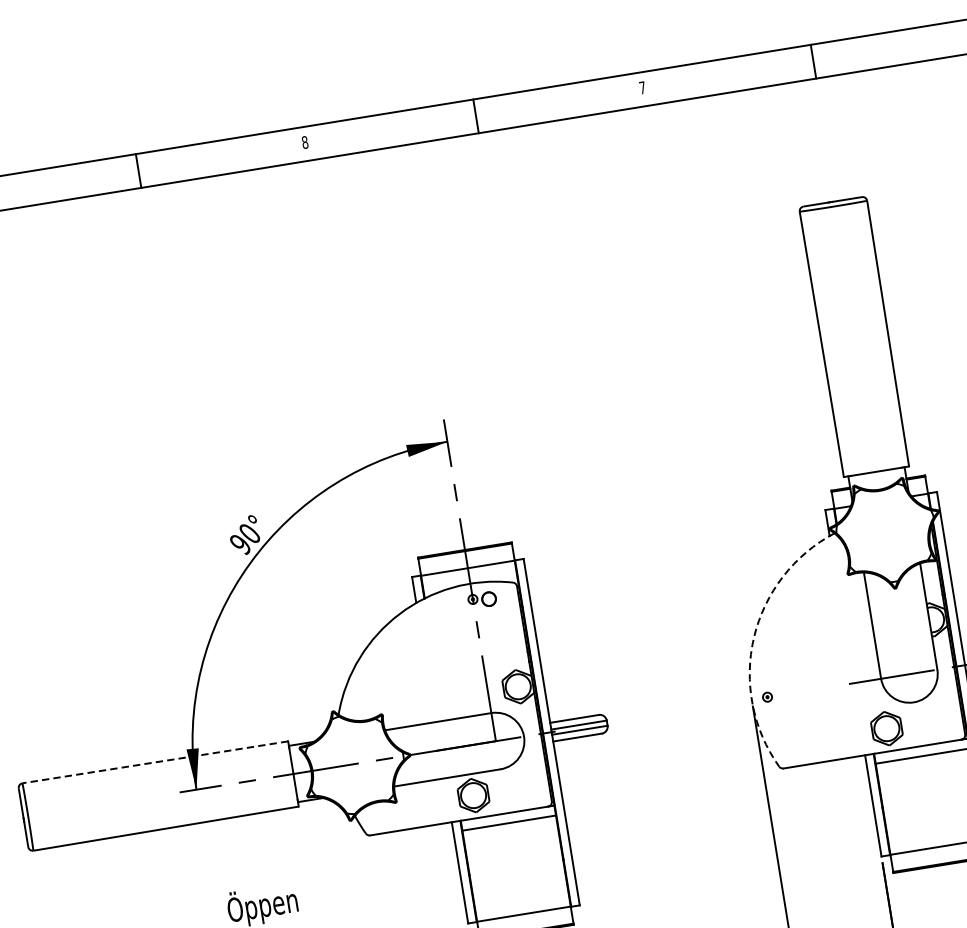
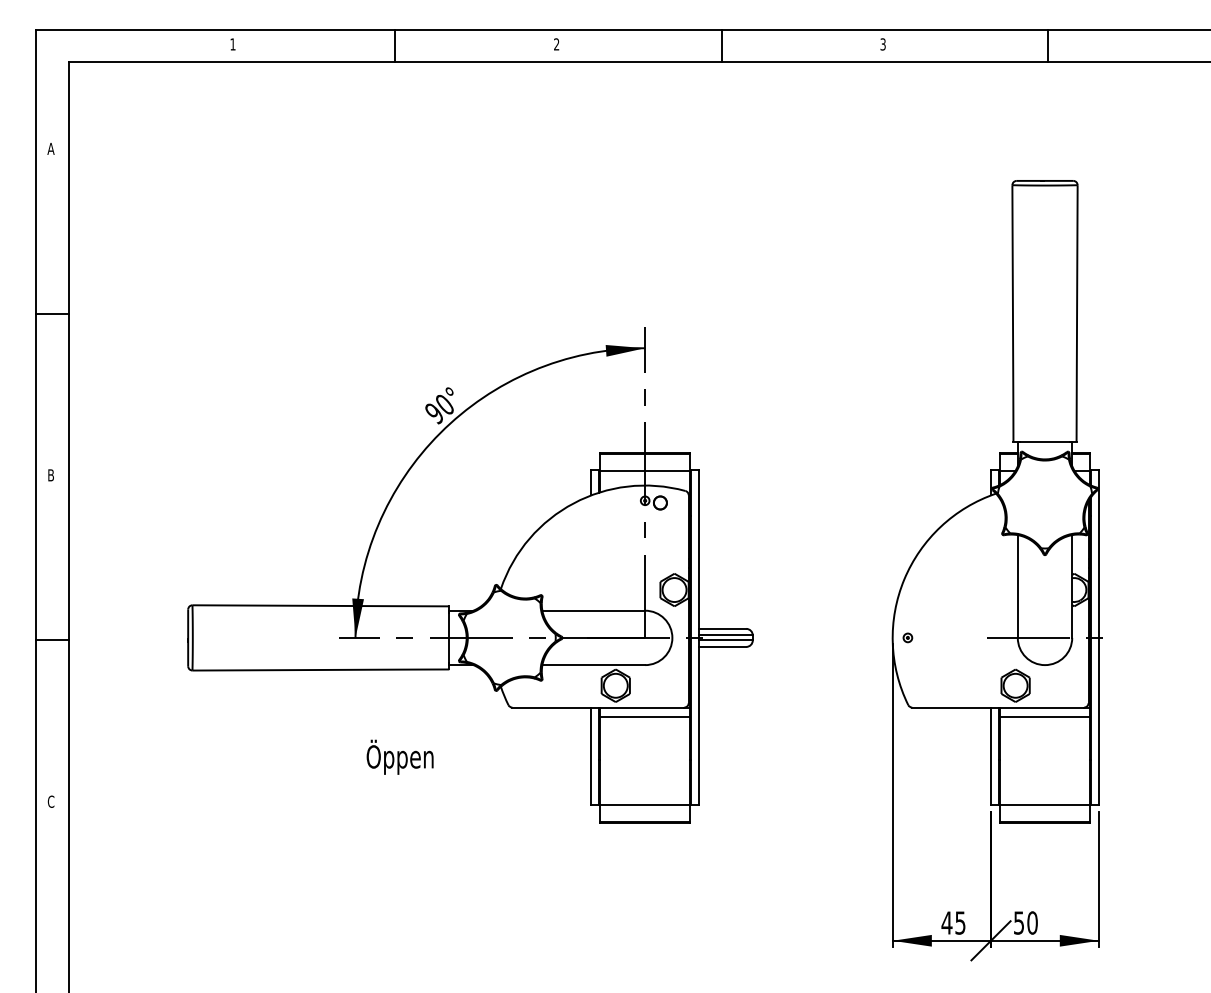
text: (641, 88) -> (882, 44), 7 -> 3
text: (304, 142) -> (556, 44), 8 -> 2
arc: (754, 637) -> (904, 579), dashed -> solid
line: (154, 762) -> (320, 605), dashed -> solid

